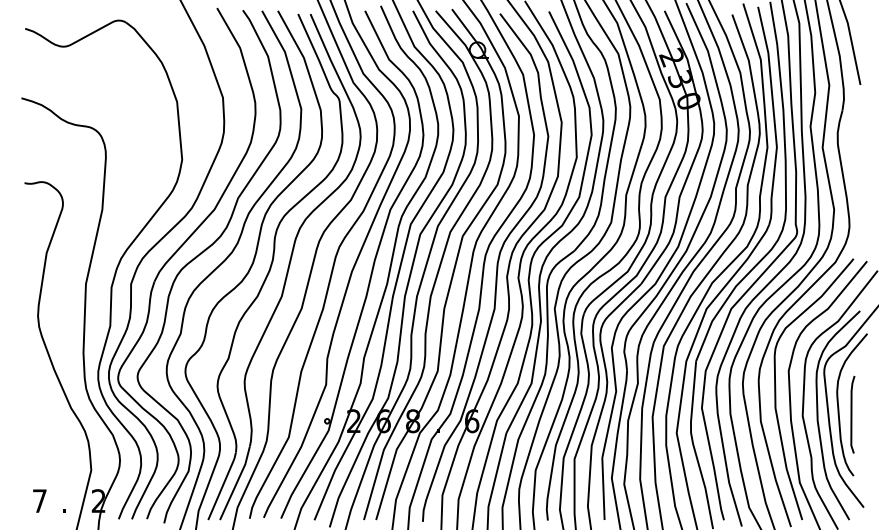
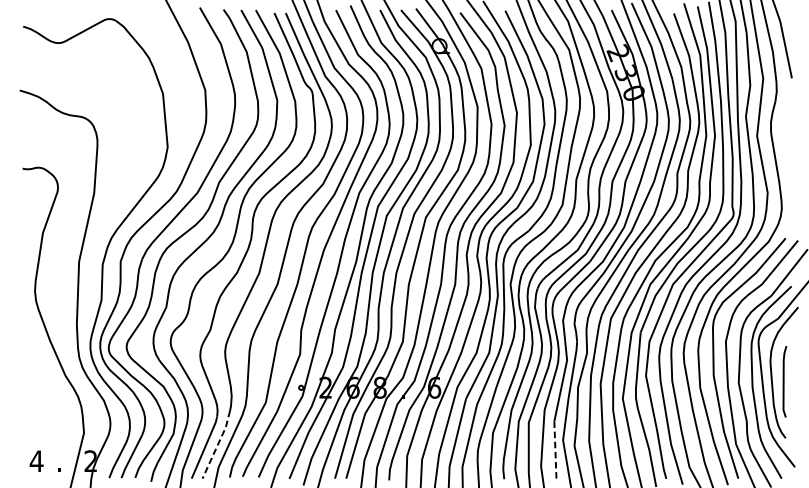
line: (236, 483) -> (217, 445), solid -> dashed
line: (603, 489) -> (555, 450), solid -> dashed
text: (39, 500) -> (36, 460), 7 -> 4

